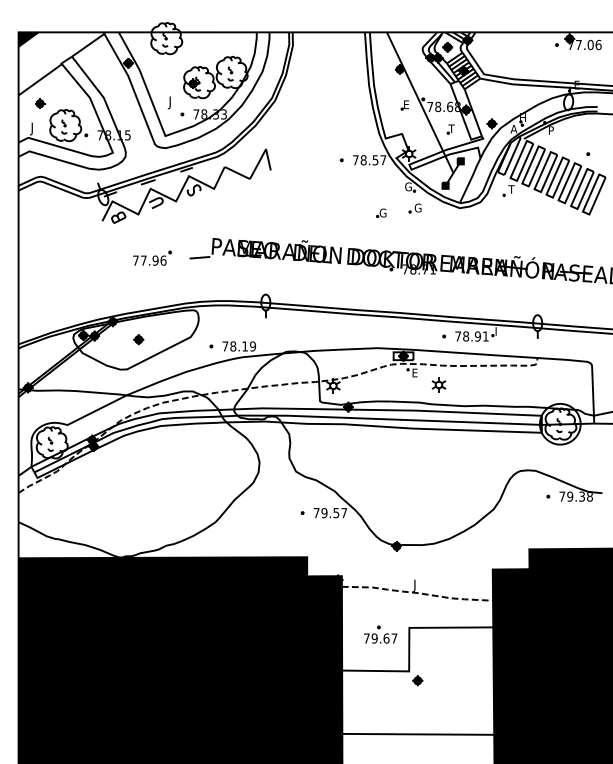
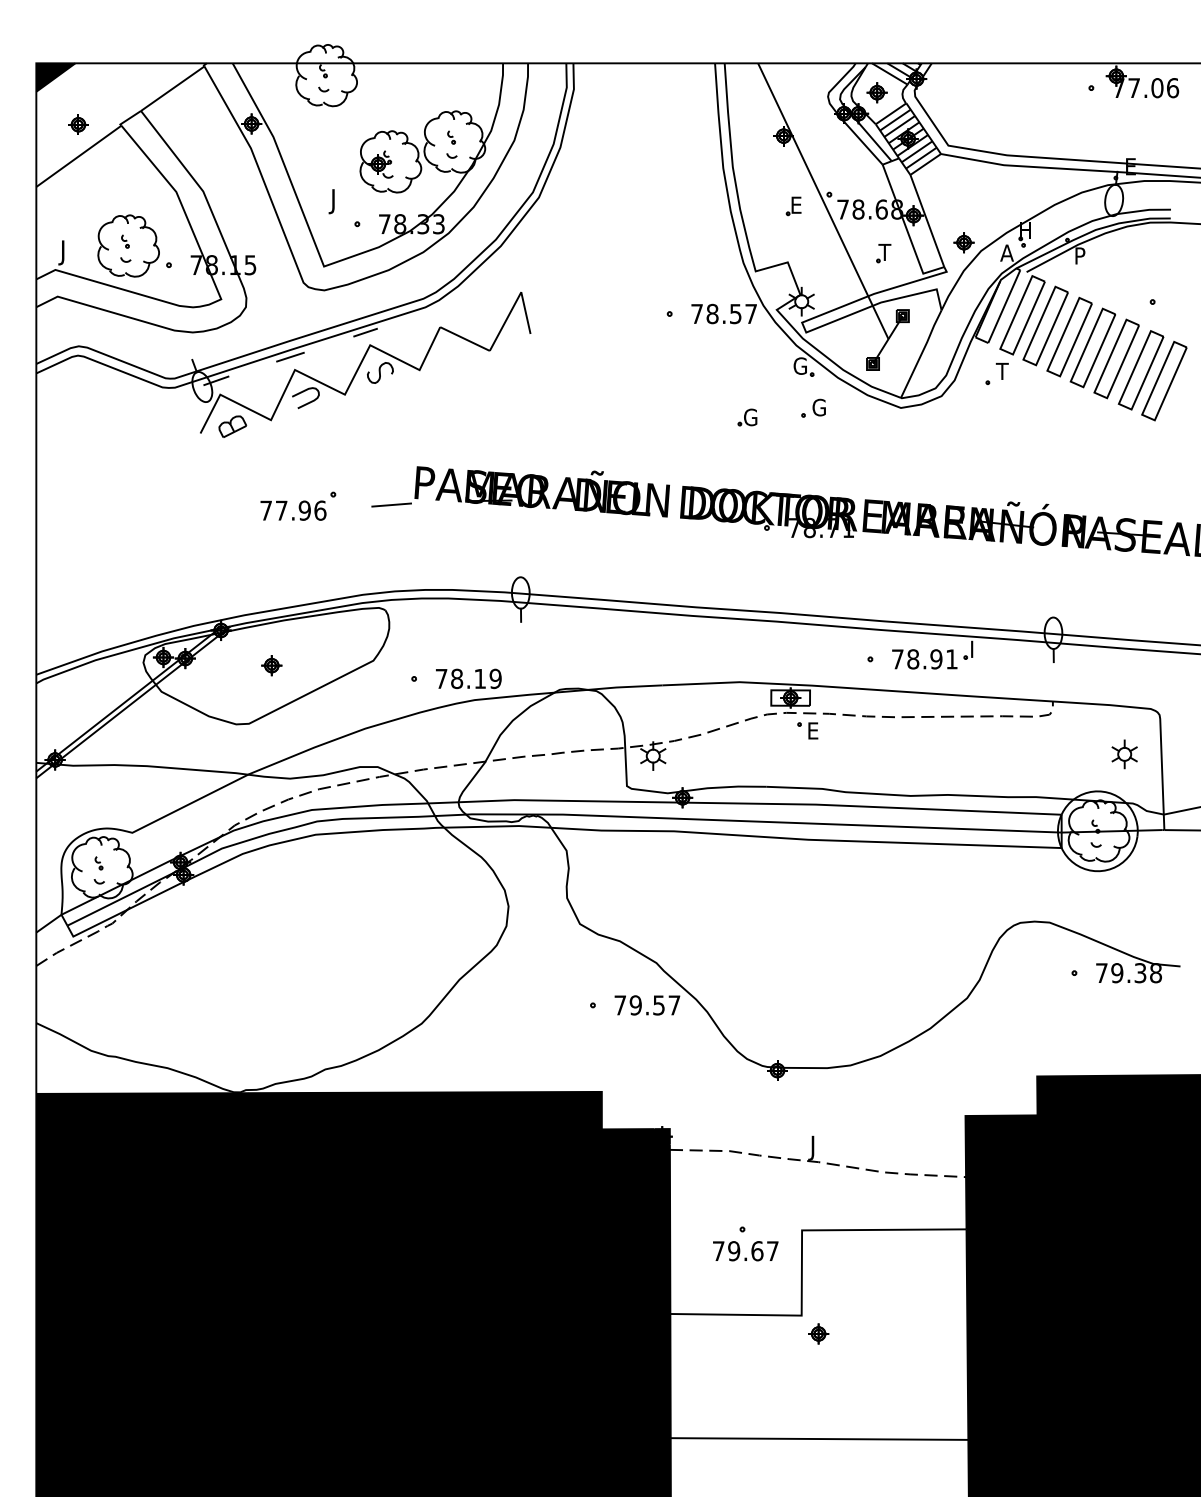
part: (40, 103) -> (79, 124), moved
part: (438, 384) -> (1123, 753), moved

